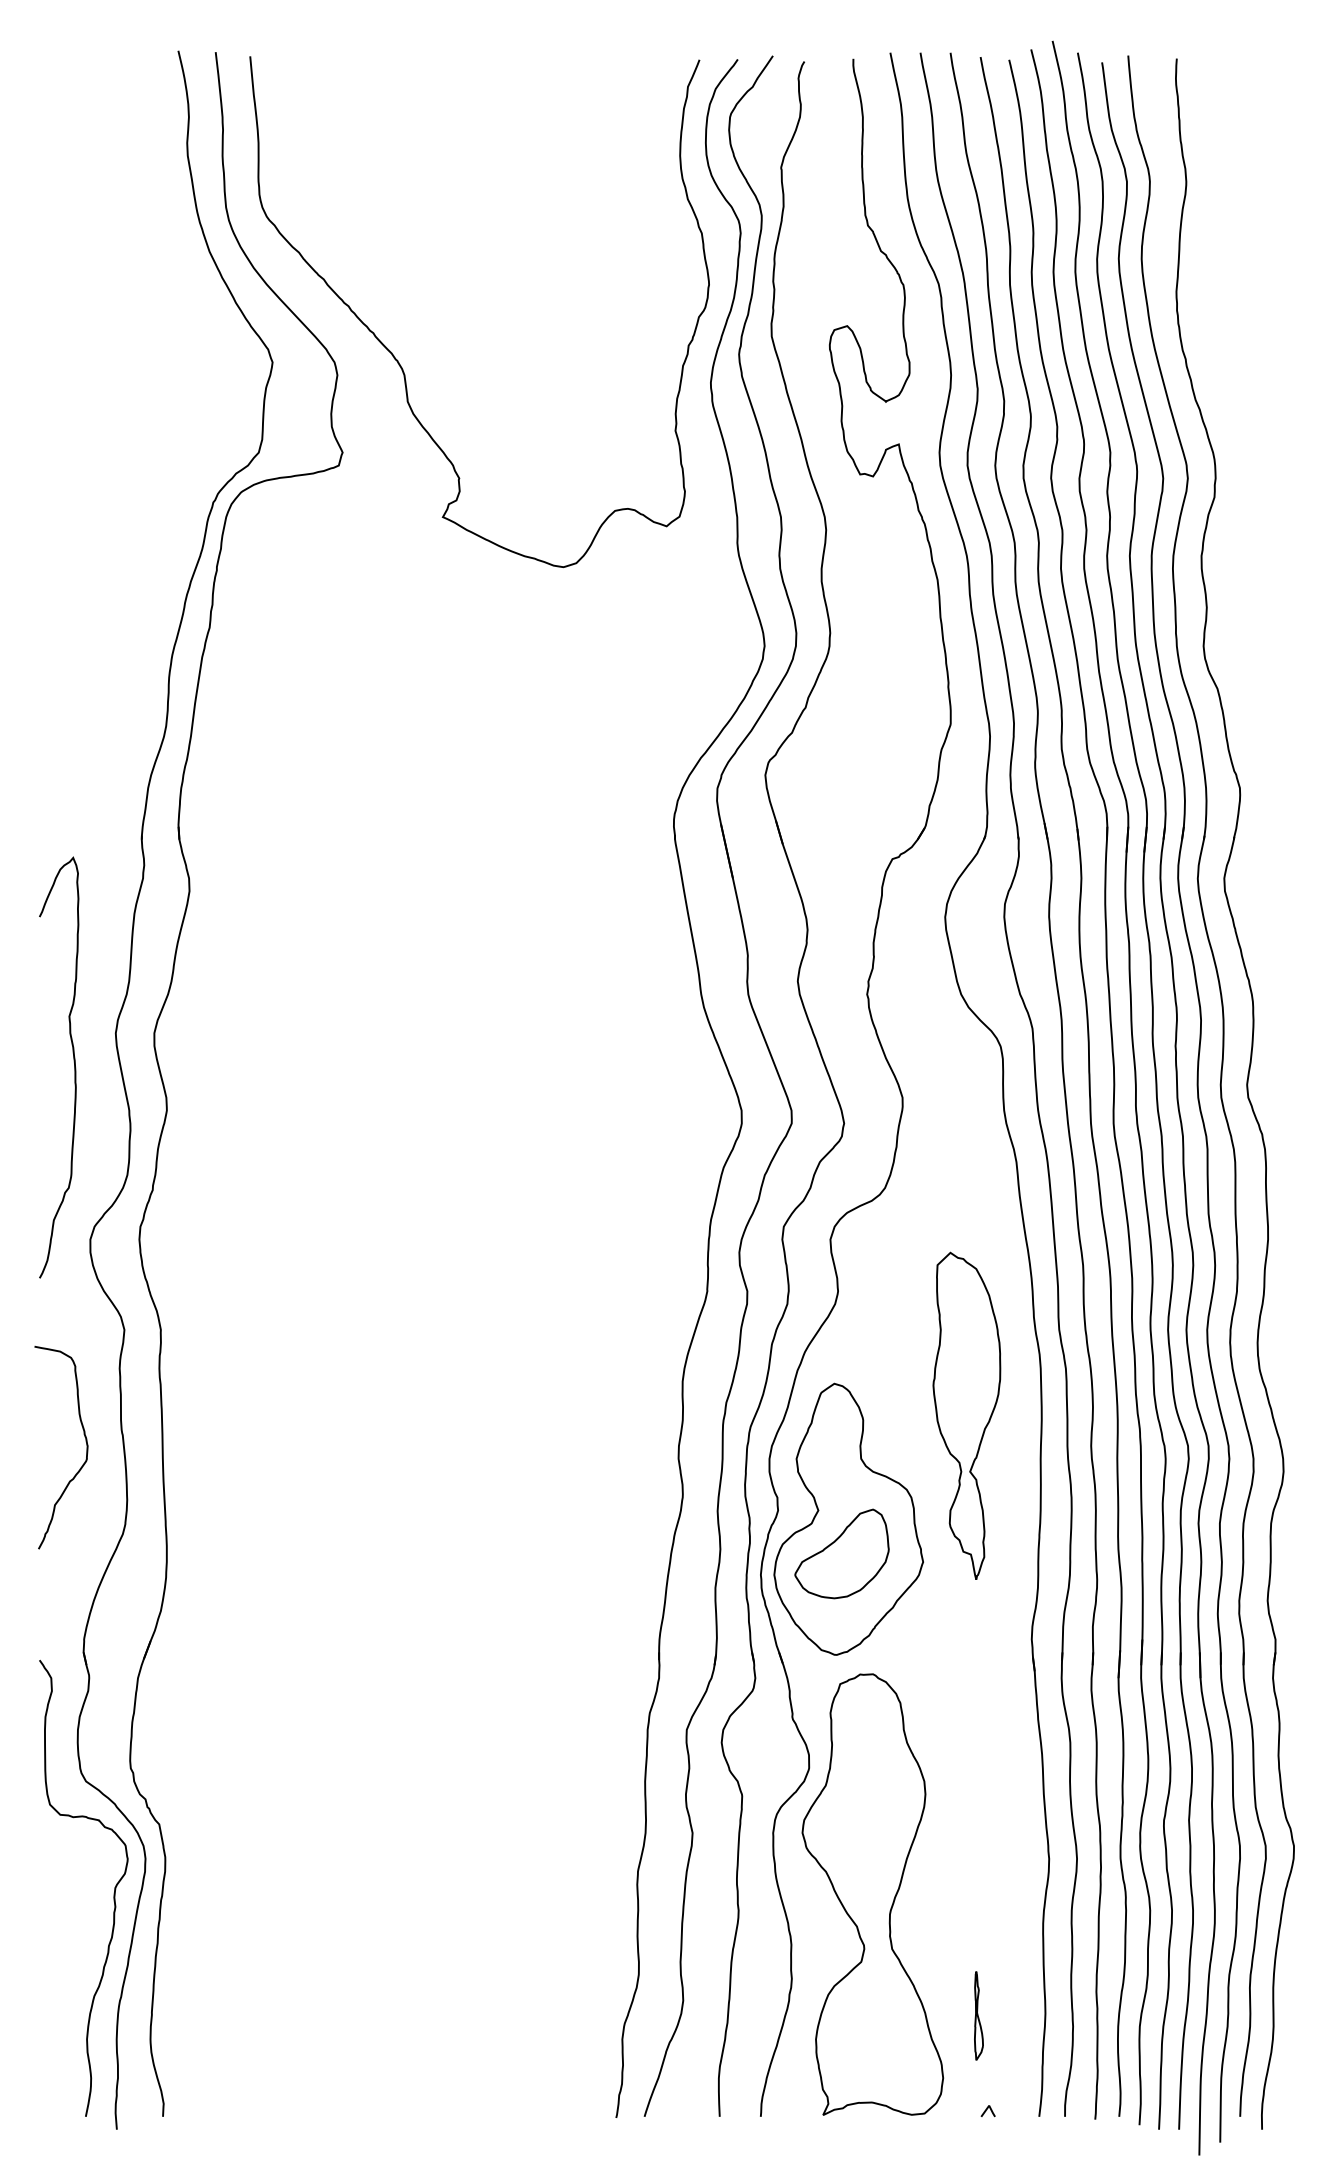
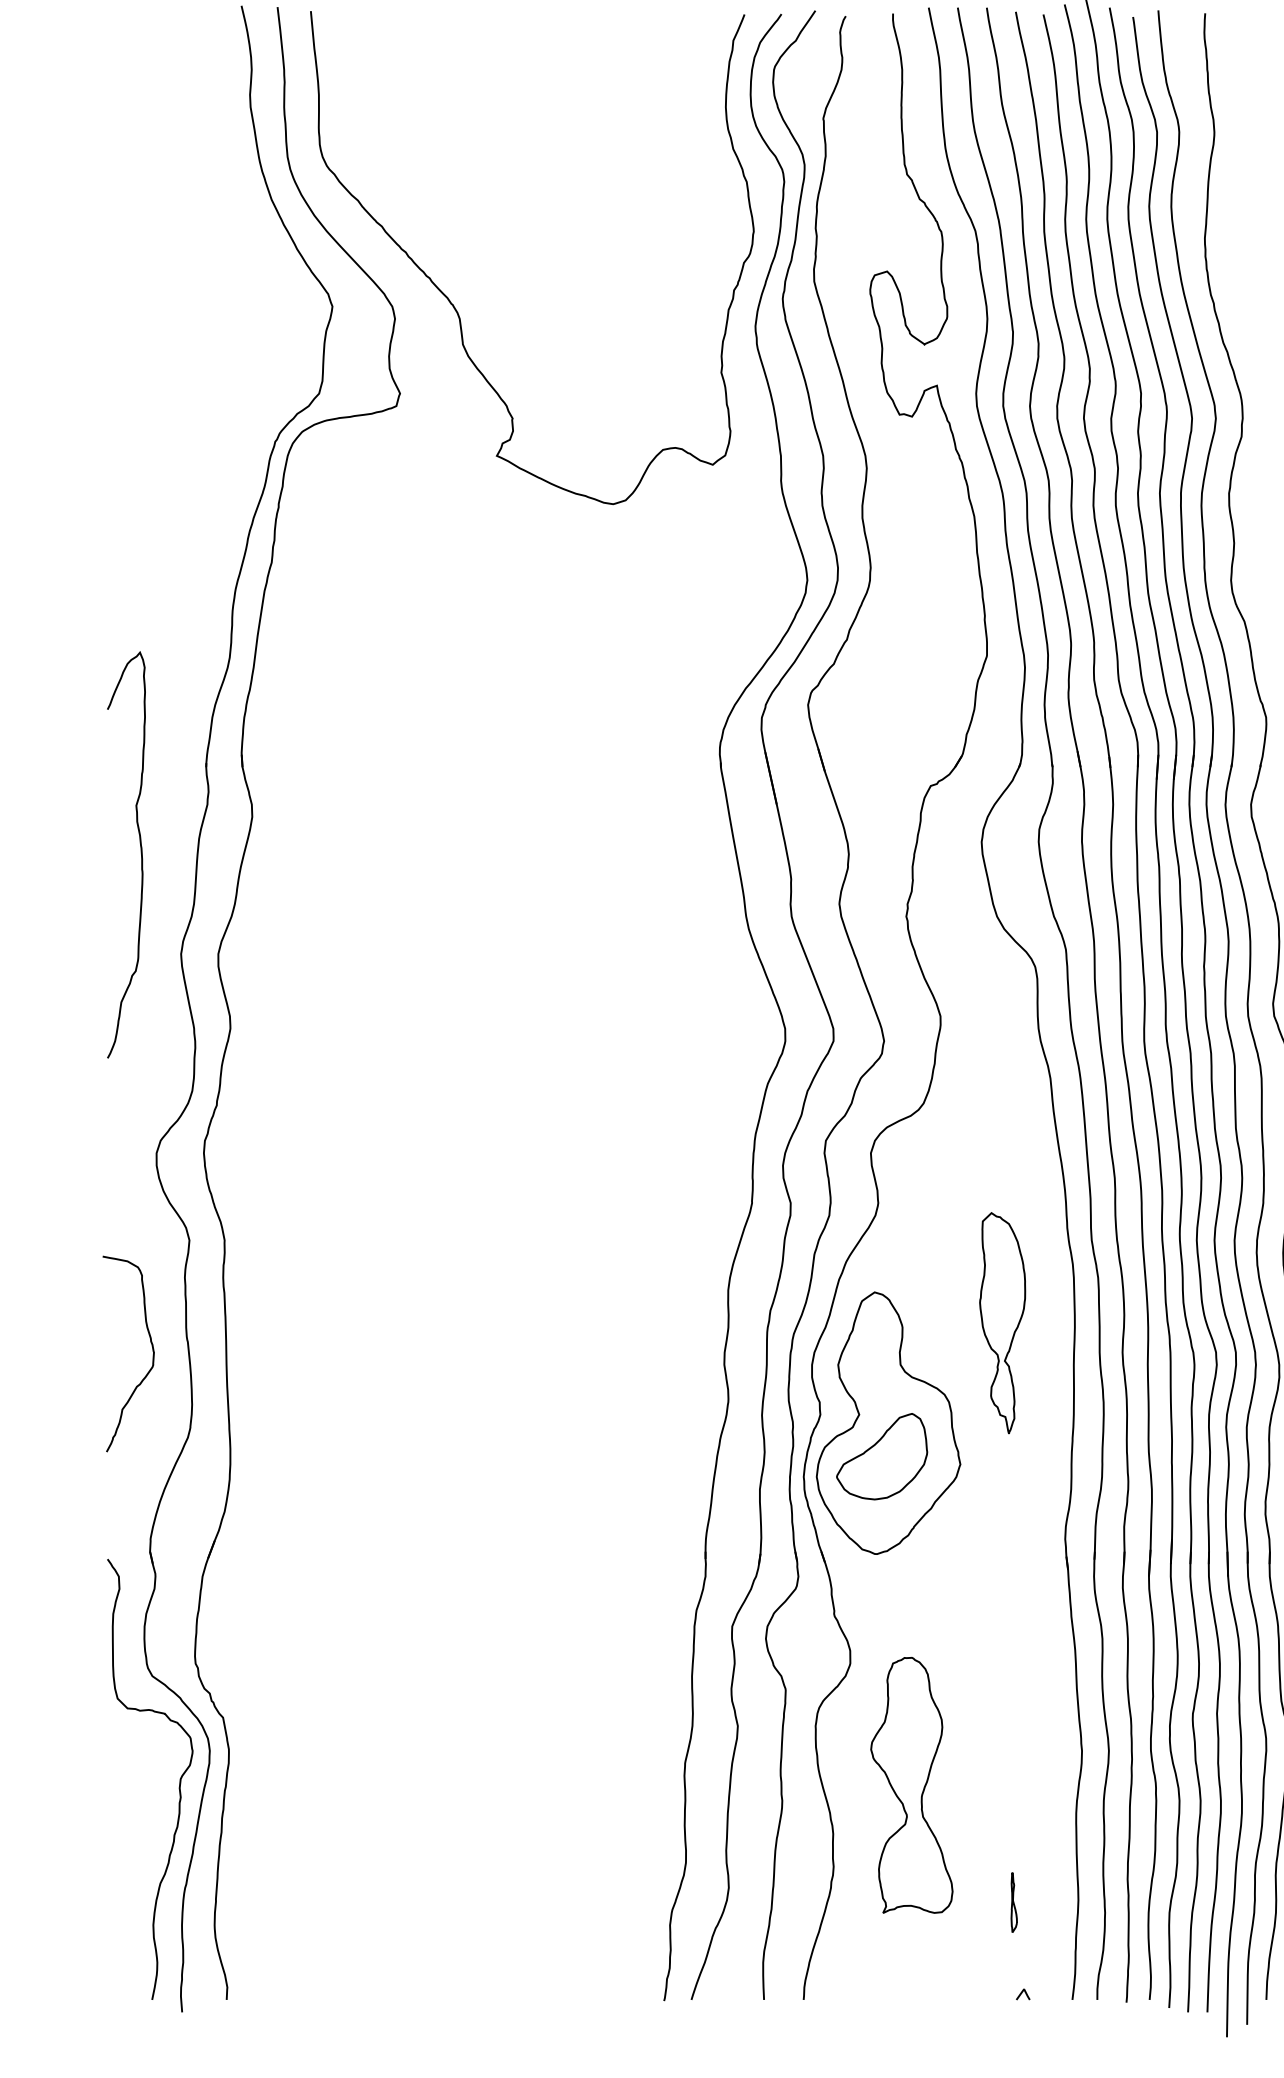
curve: (74, 1067) -> (141, 854), moved
part: (966, 1415) -> (1002, 1323), size x0.7
part: (872, 1894) -> (911, 1785), size x0.6
part: (978, 2015) -> (1013, 1902), size x0.7

